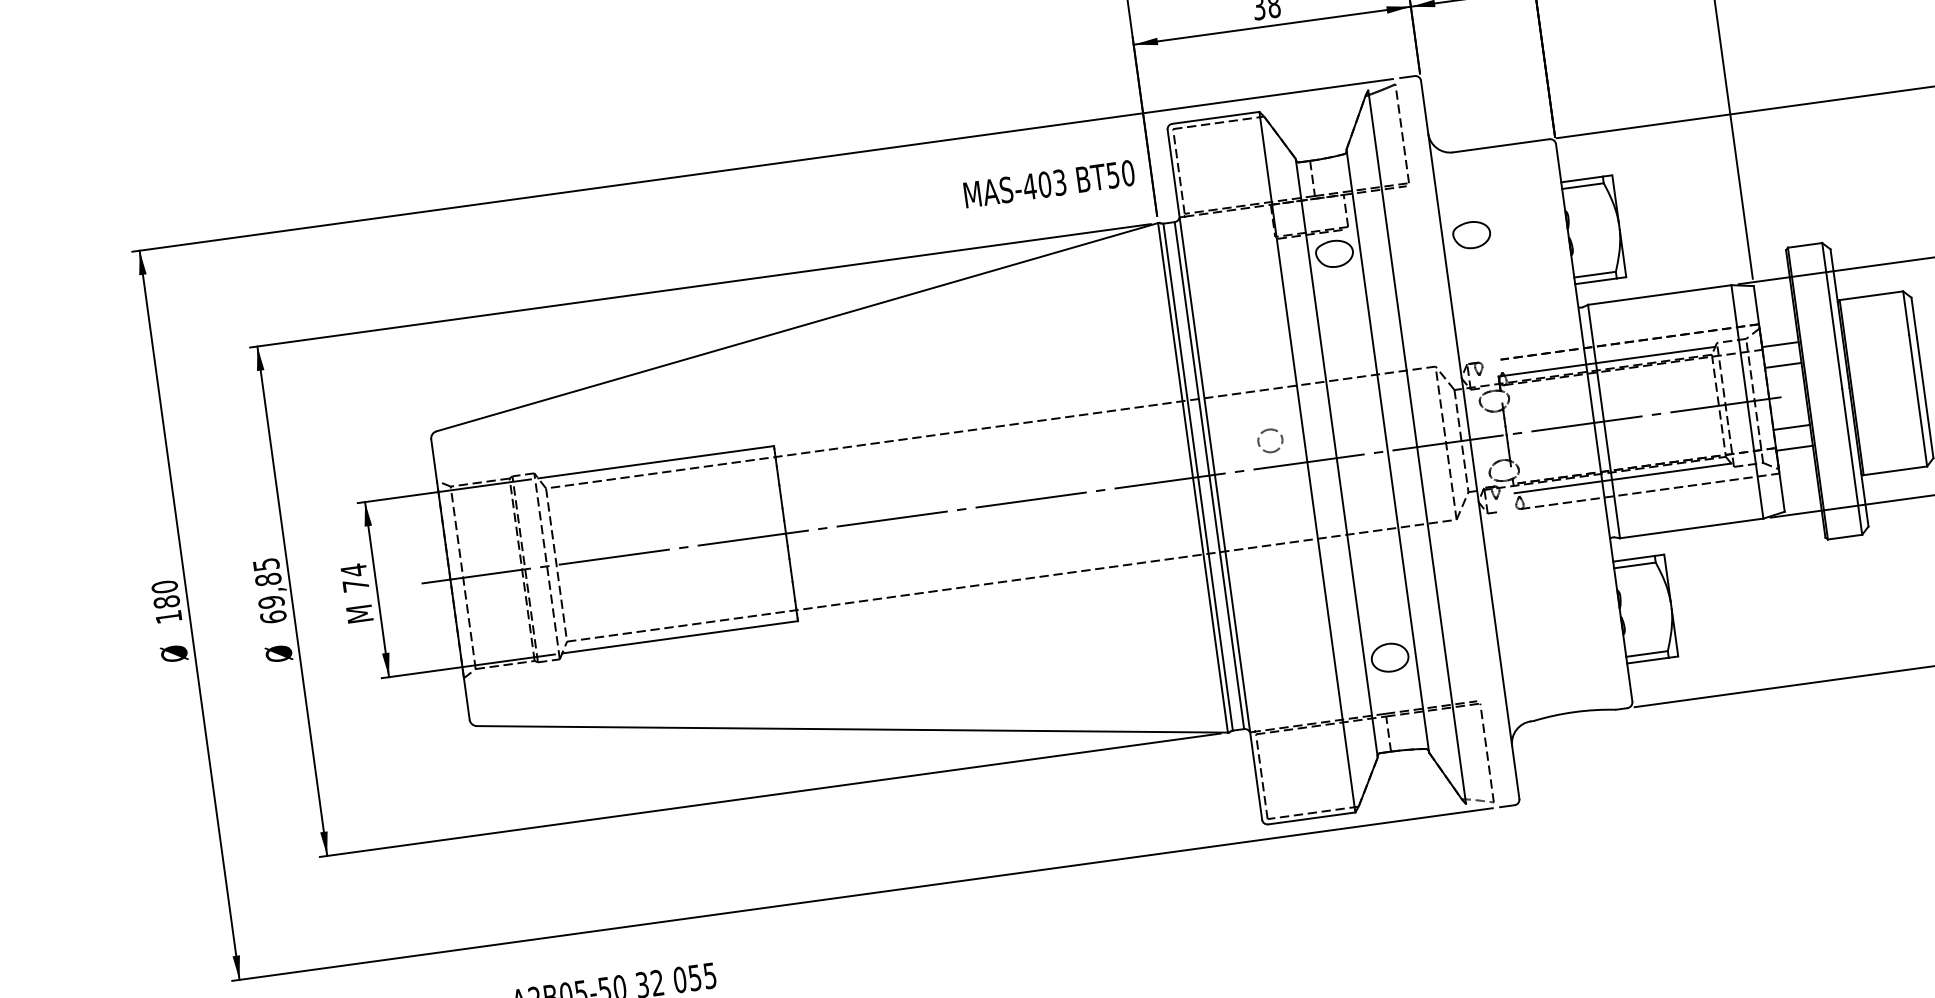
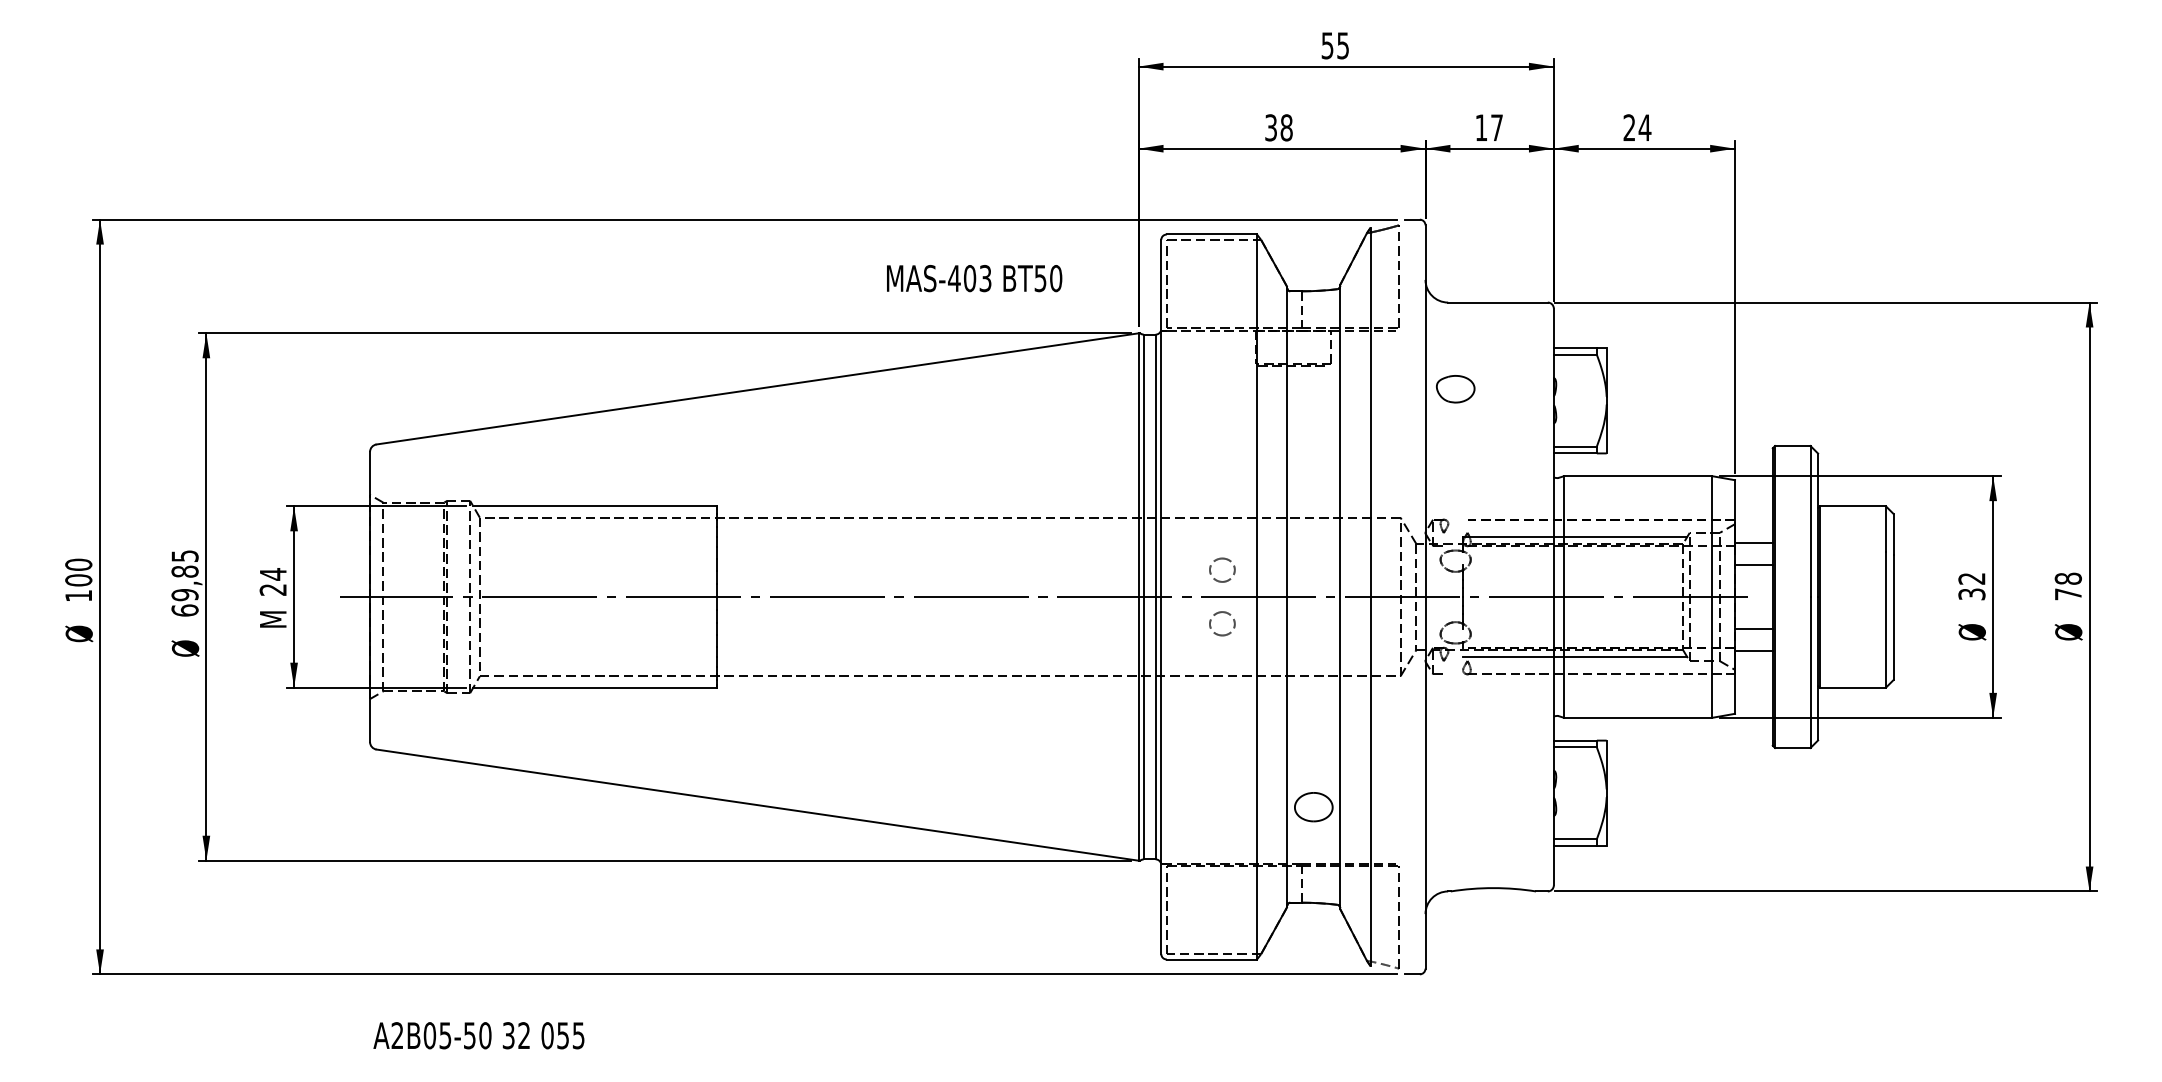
text: (1049, 184) -> (974, 278), moved
part: (1334, 254) -> (1313, 389), removed
part: (1277, 482) -> (1223, 613), added
text: (355, 585) -> (272, 589), 74 -> 24
text: (166, 602) -> (78, 580), 180 -> 100

